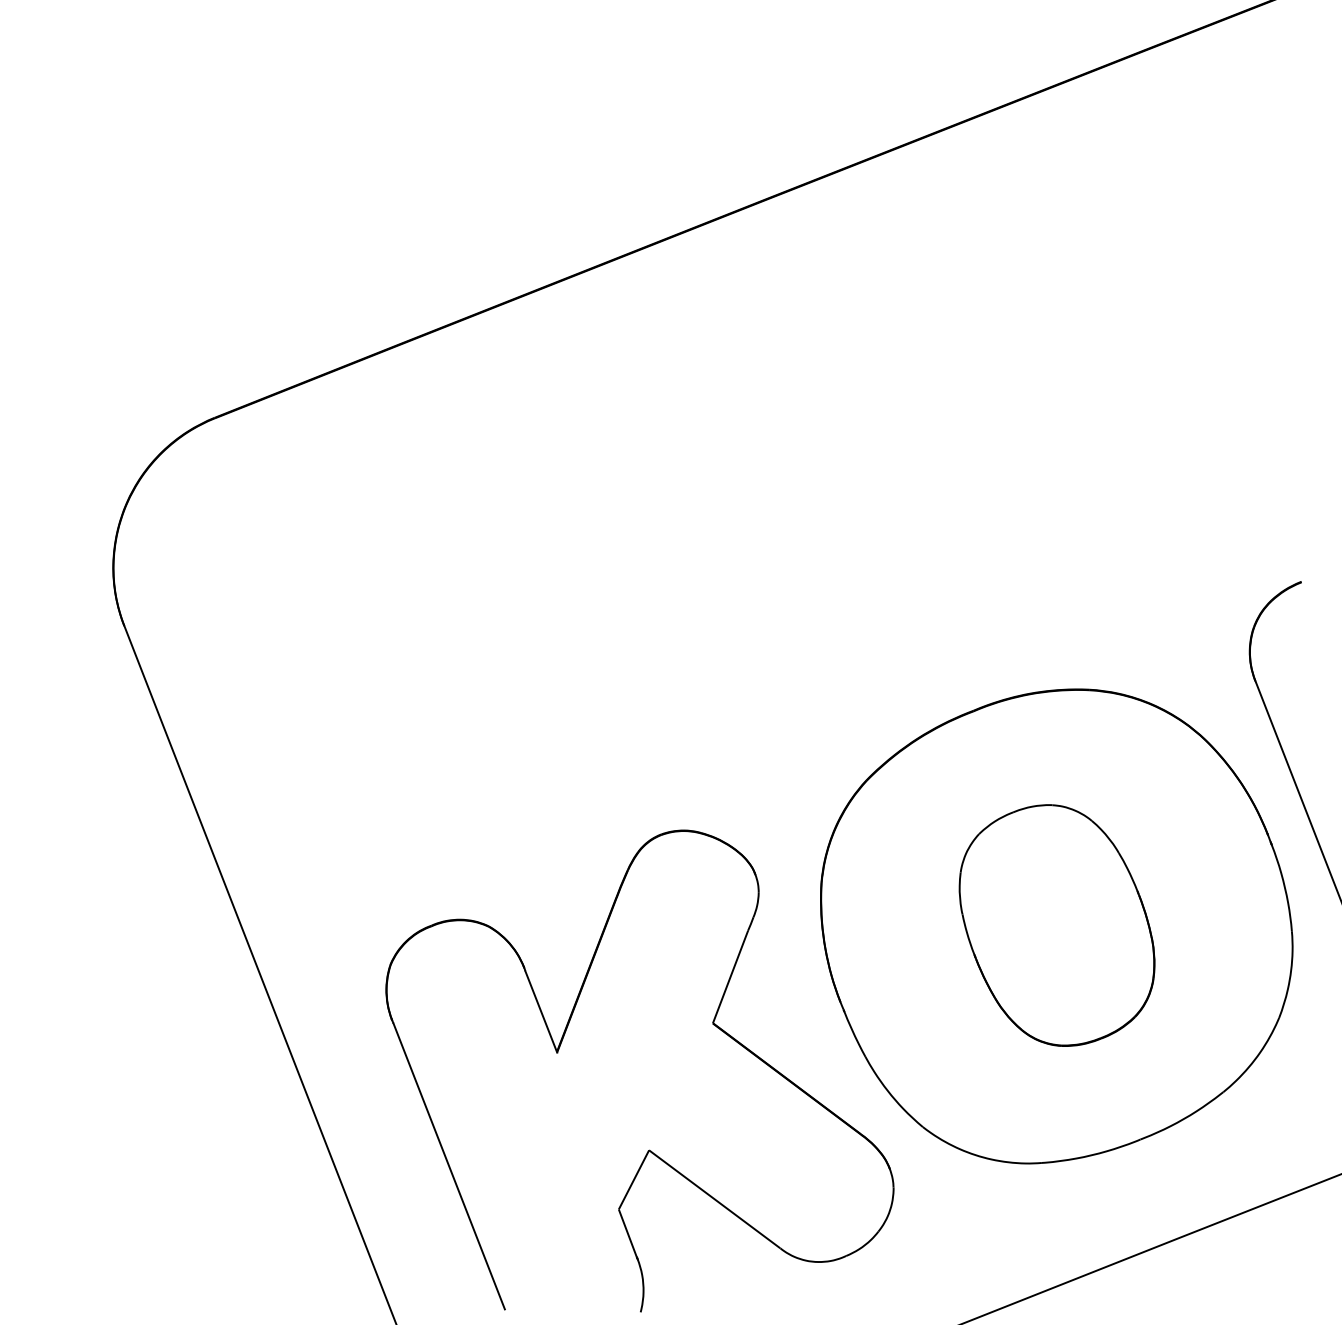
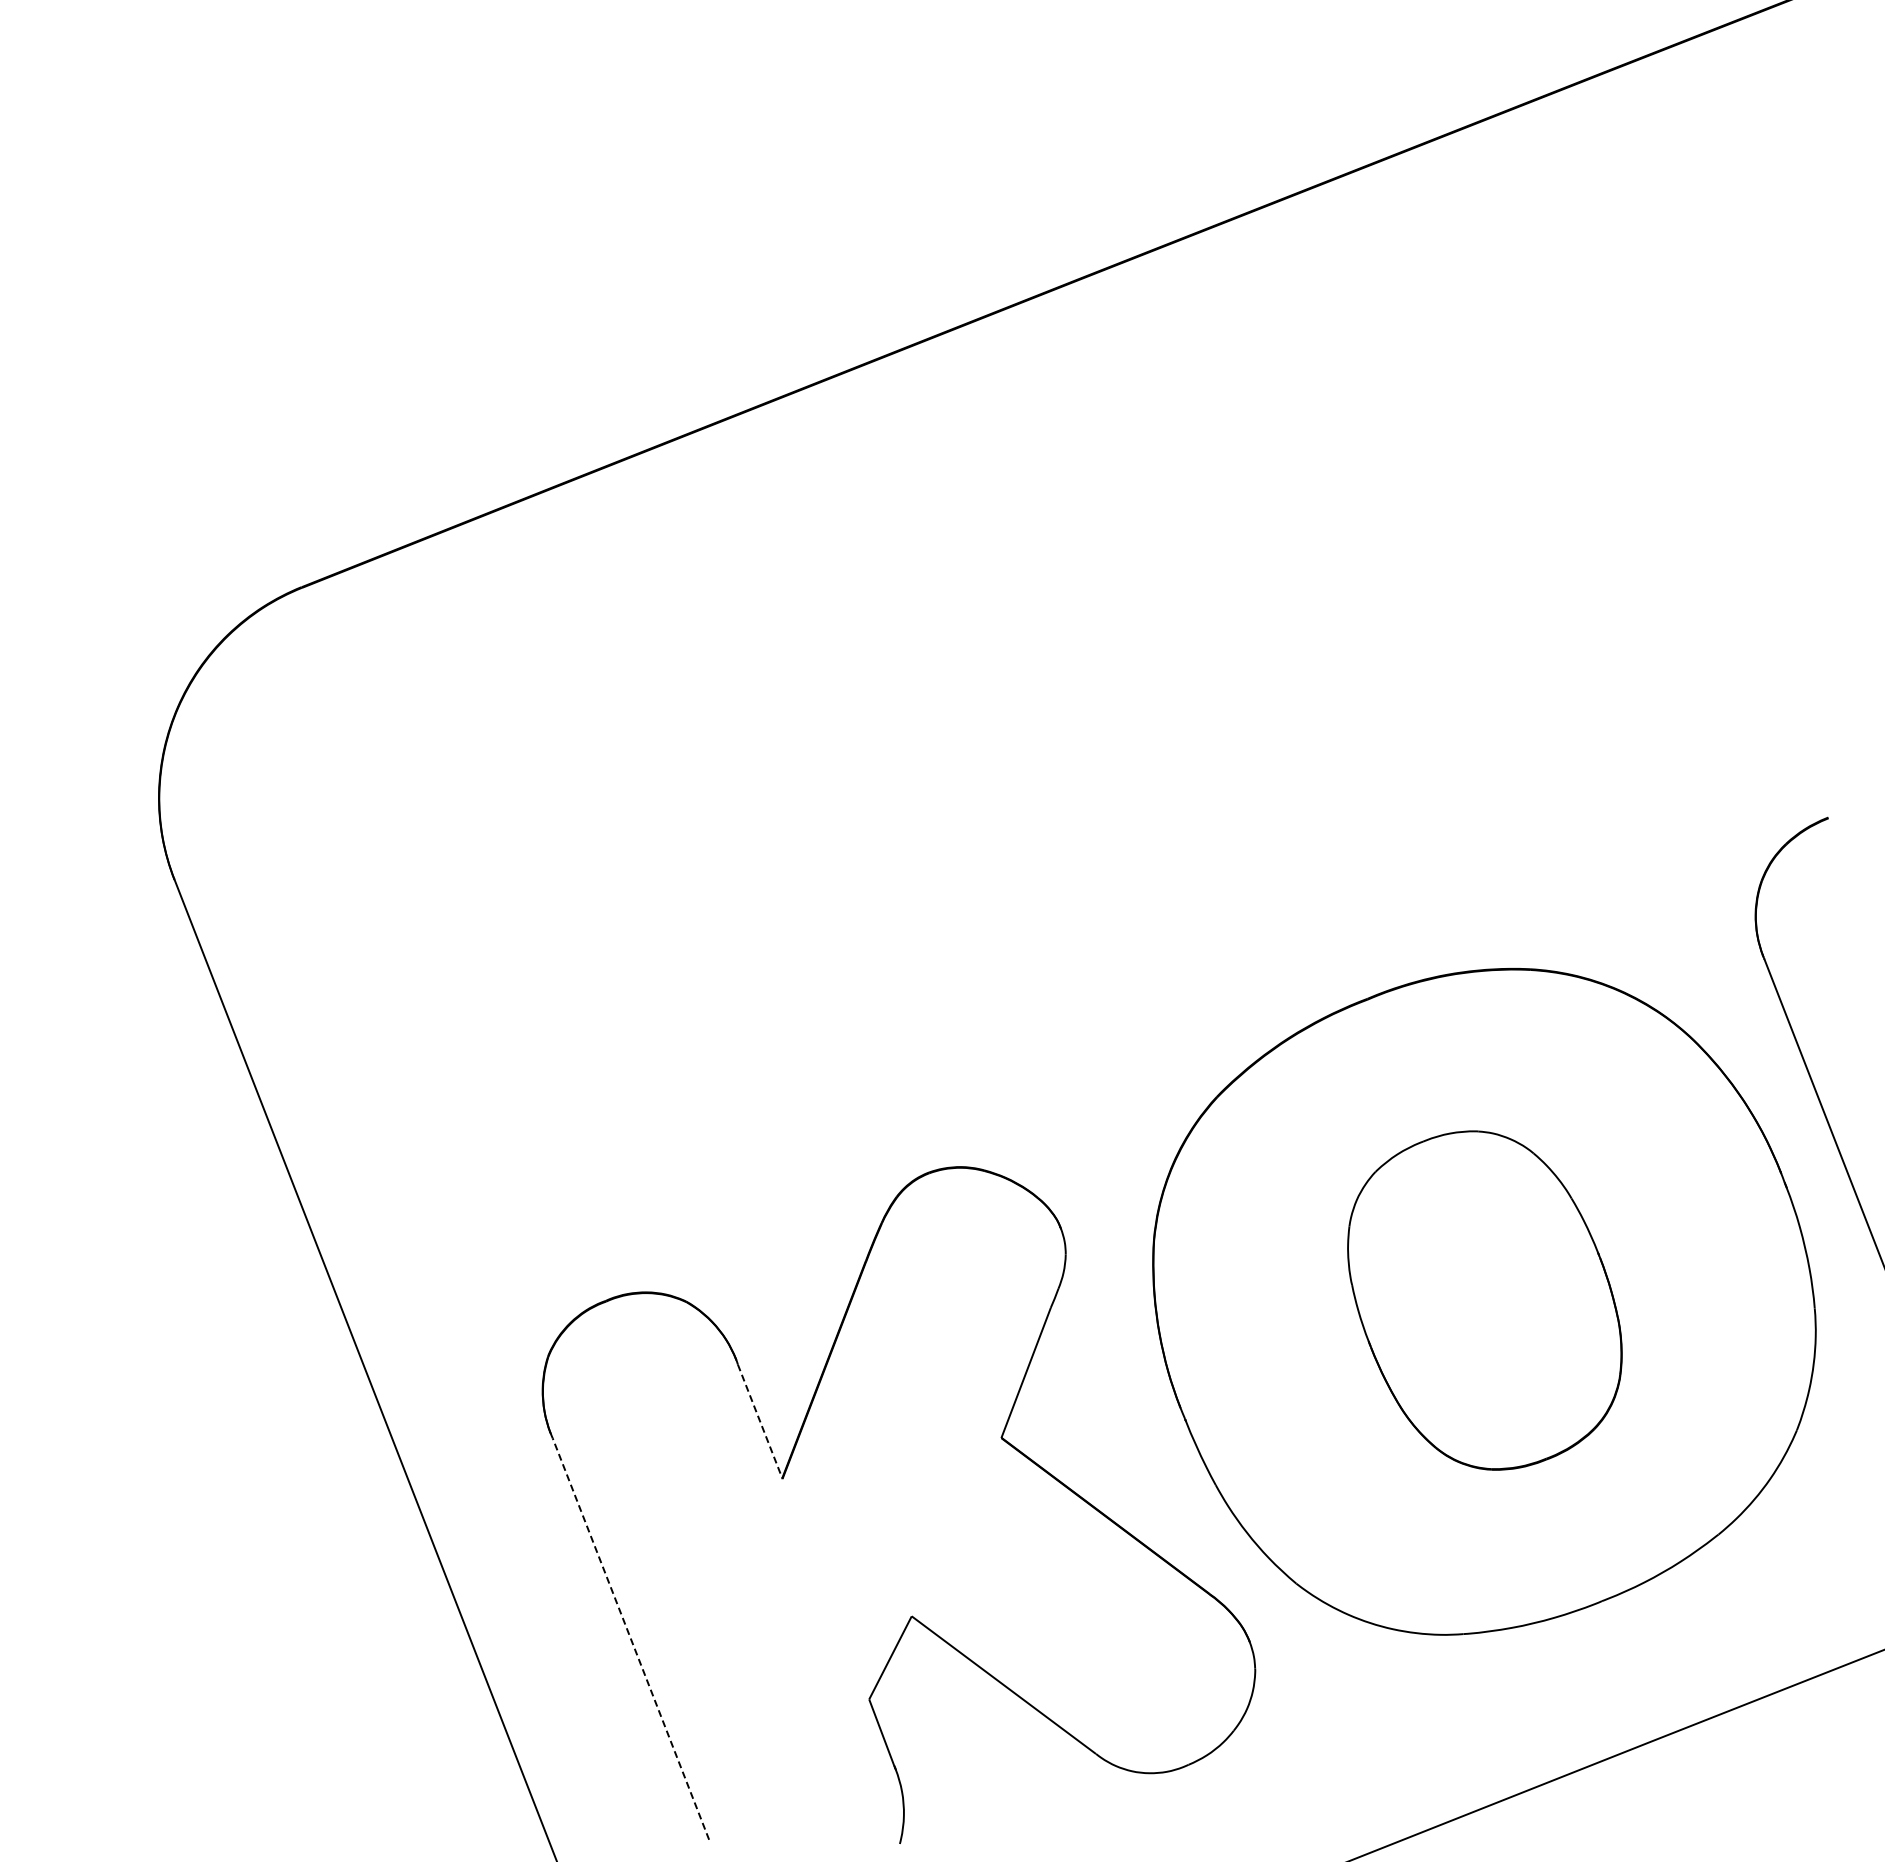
line: (541, 1012) -> (760, 1422), solid -> dashed
line: (448, 1166) -> (630, 1638), solid -> dashed

